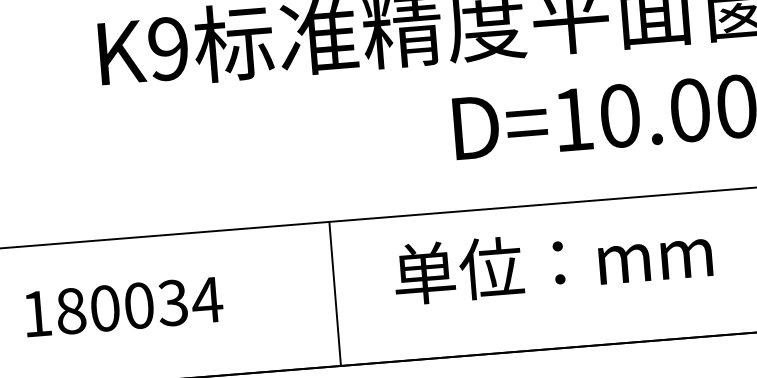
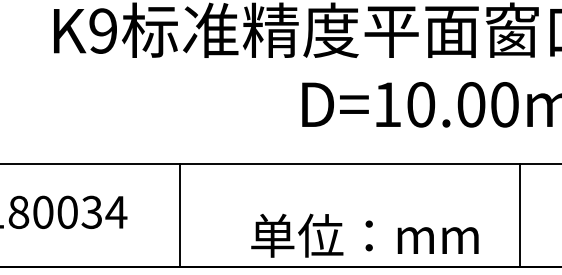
text: (552, 262) -> (364, 235), moved
line: (334, 292) -> (179, 214), moved

